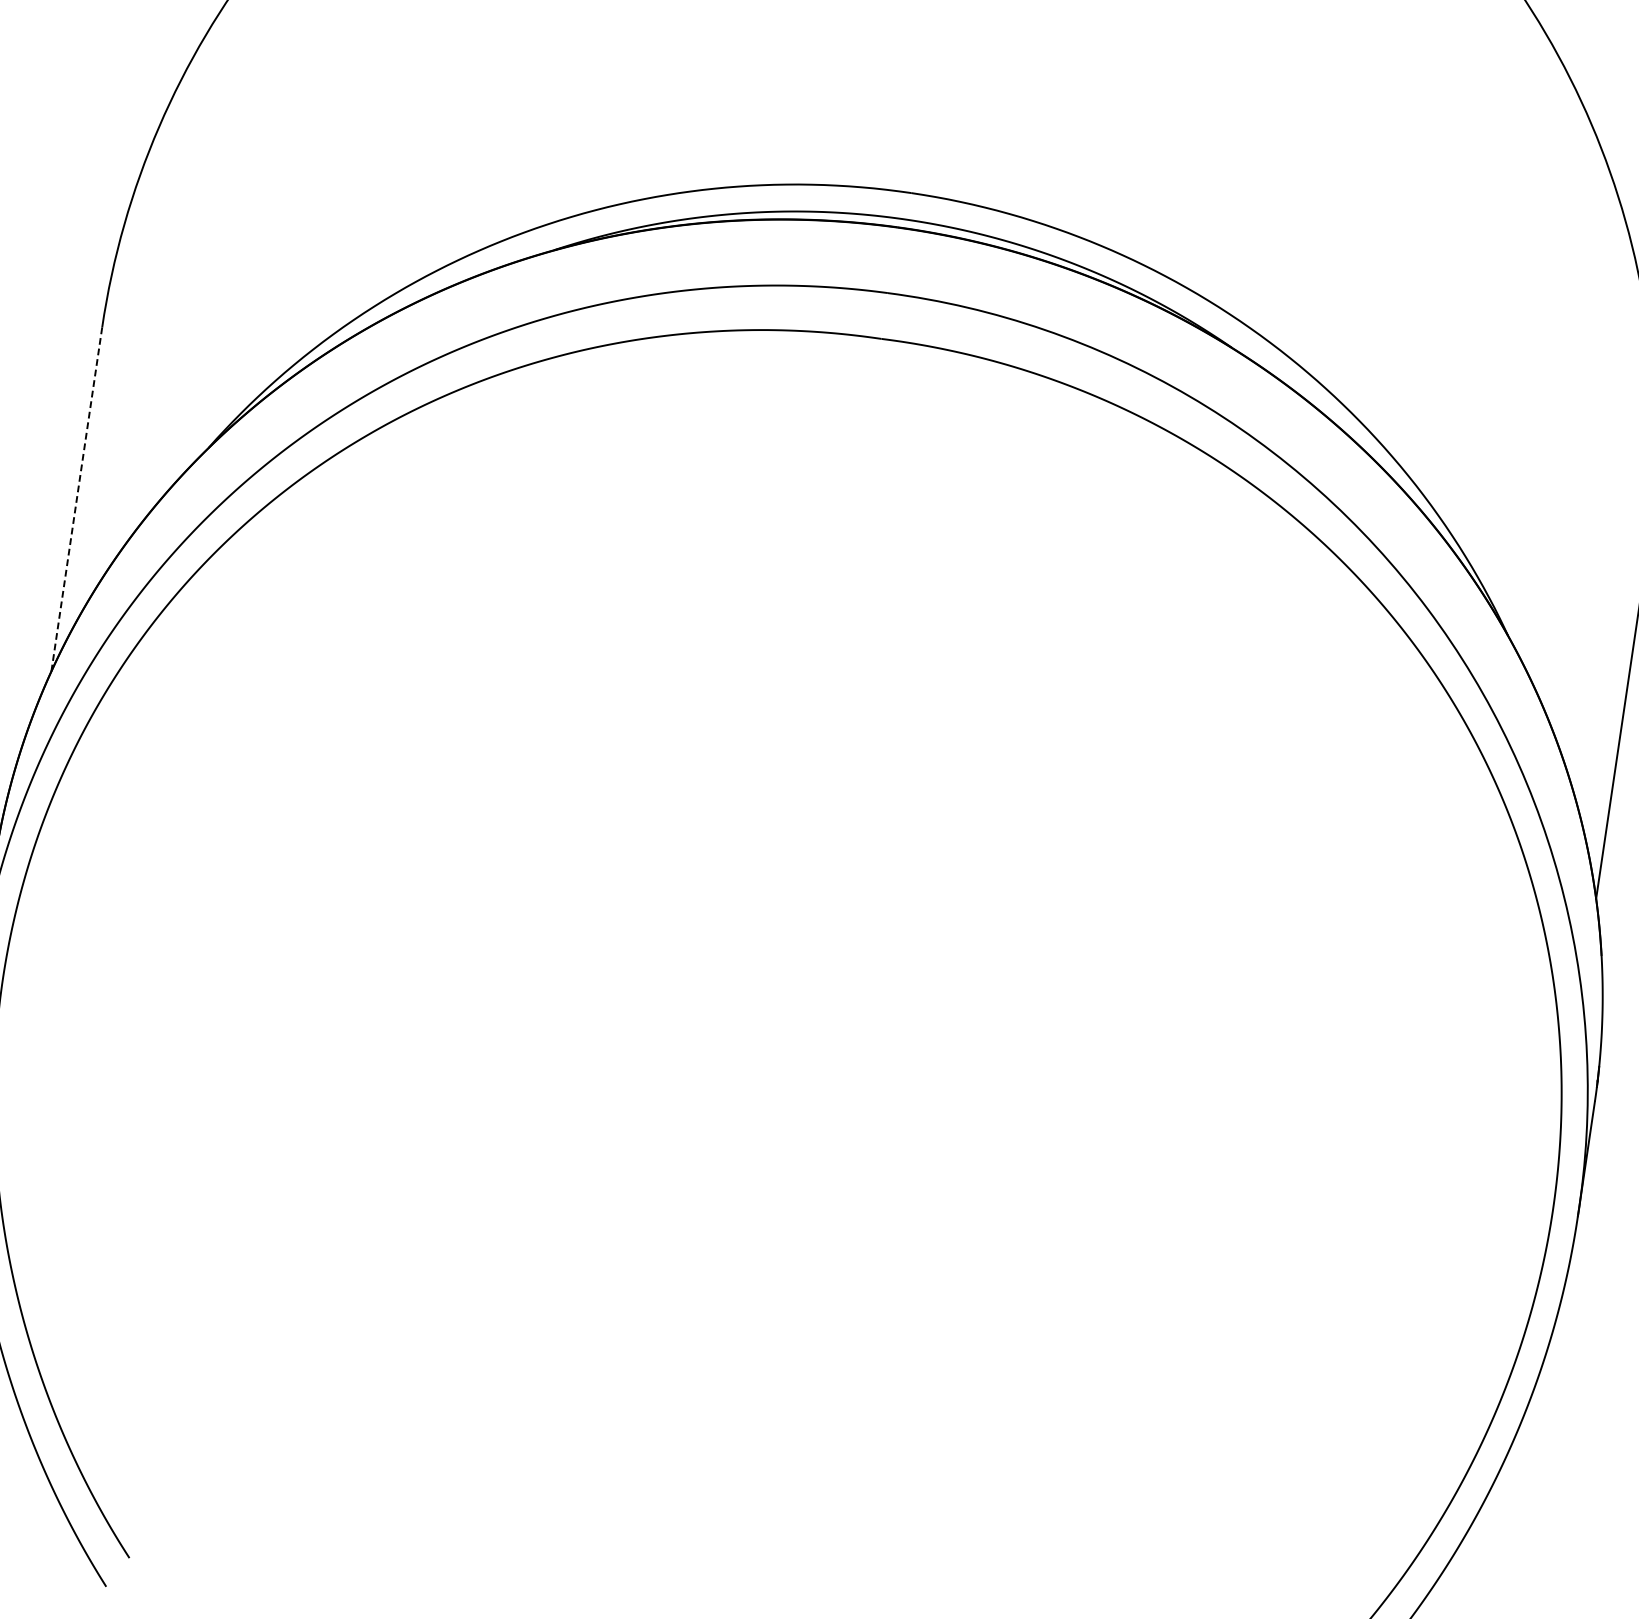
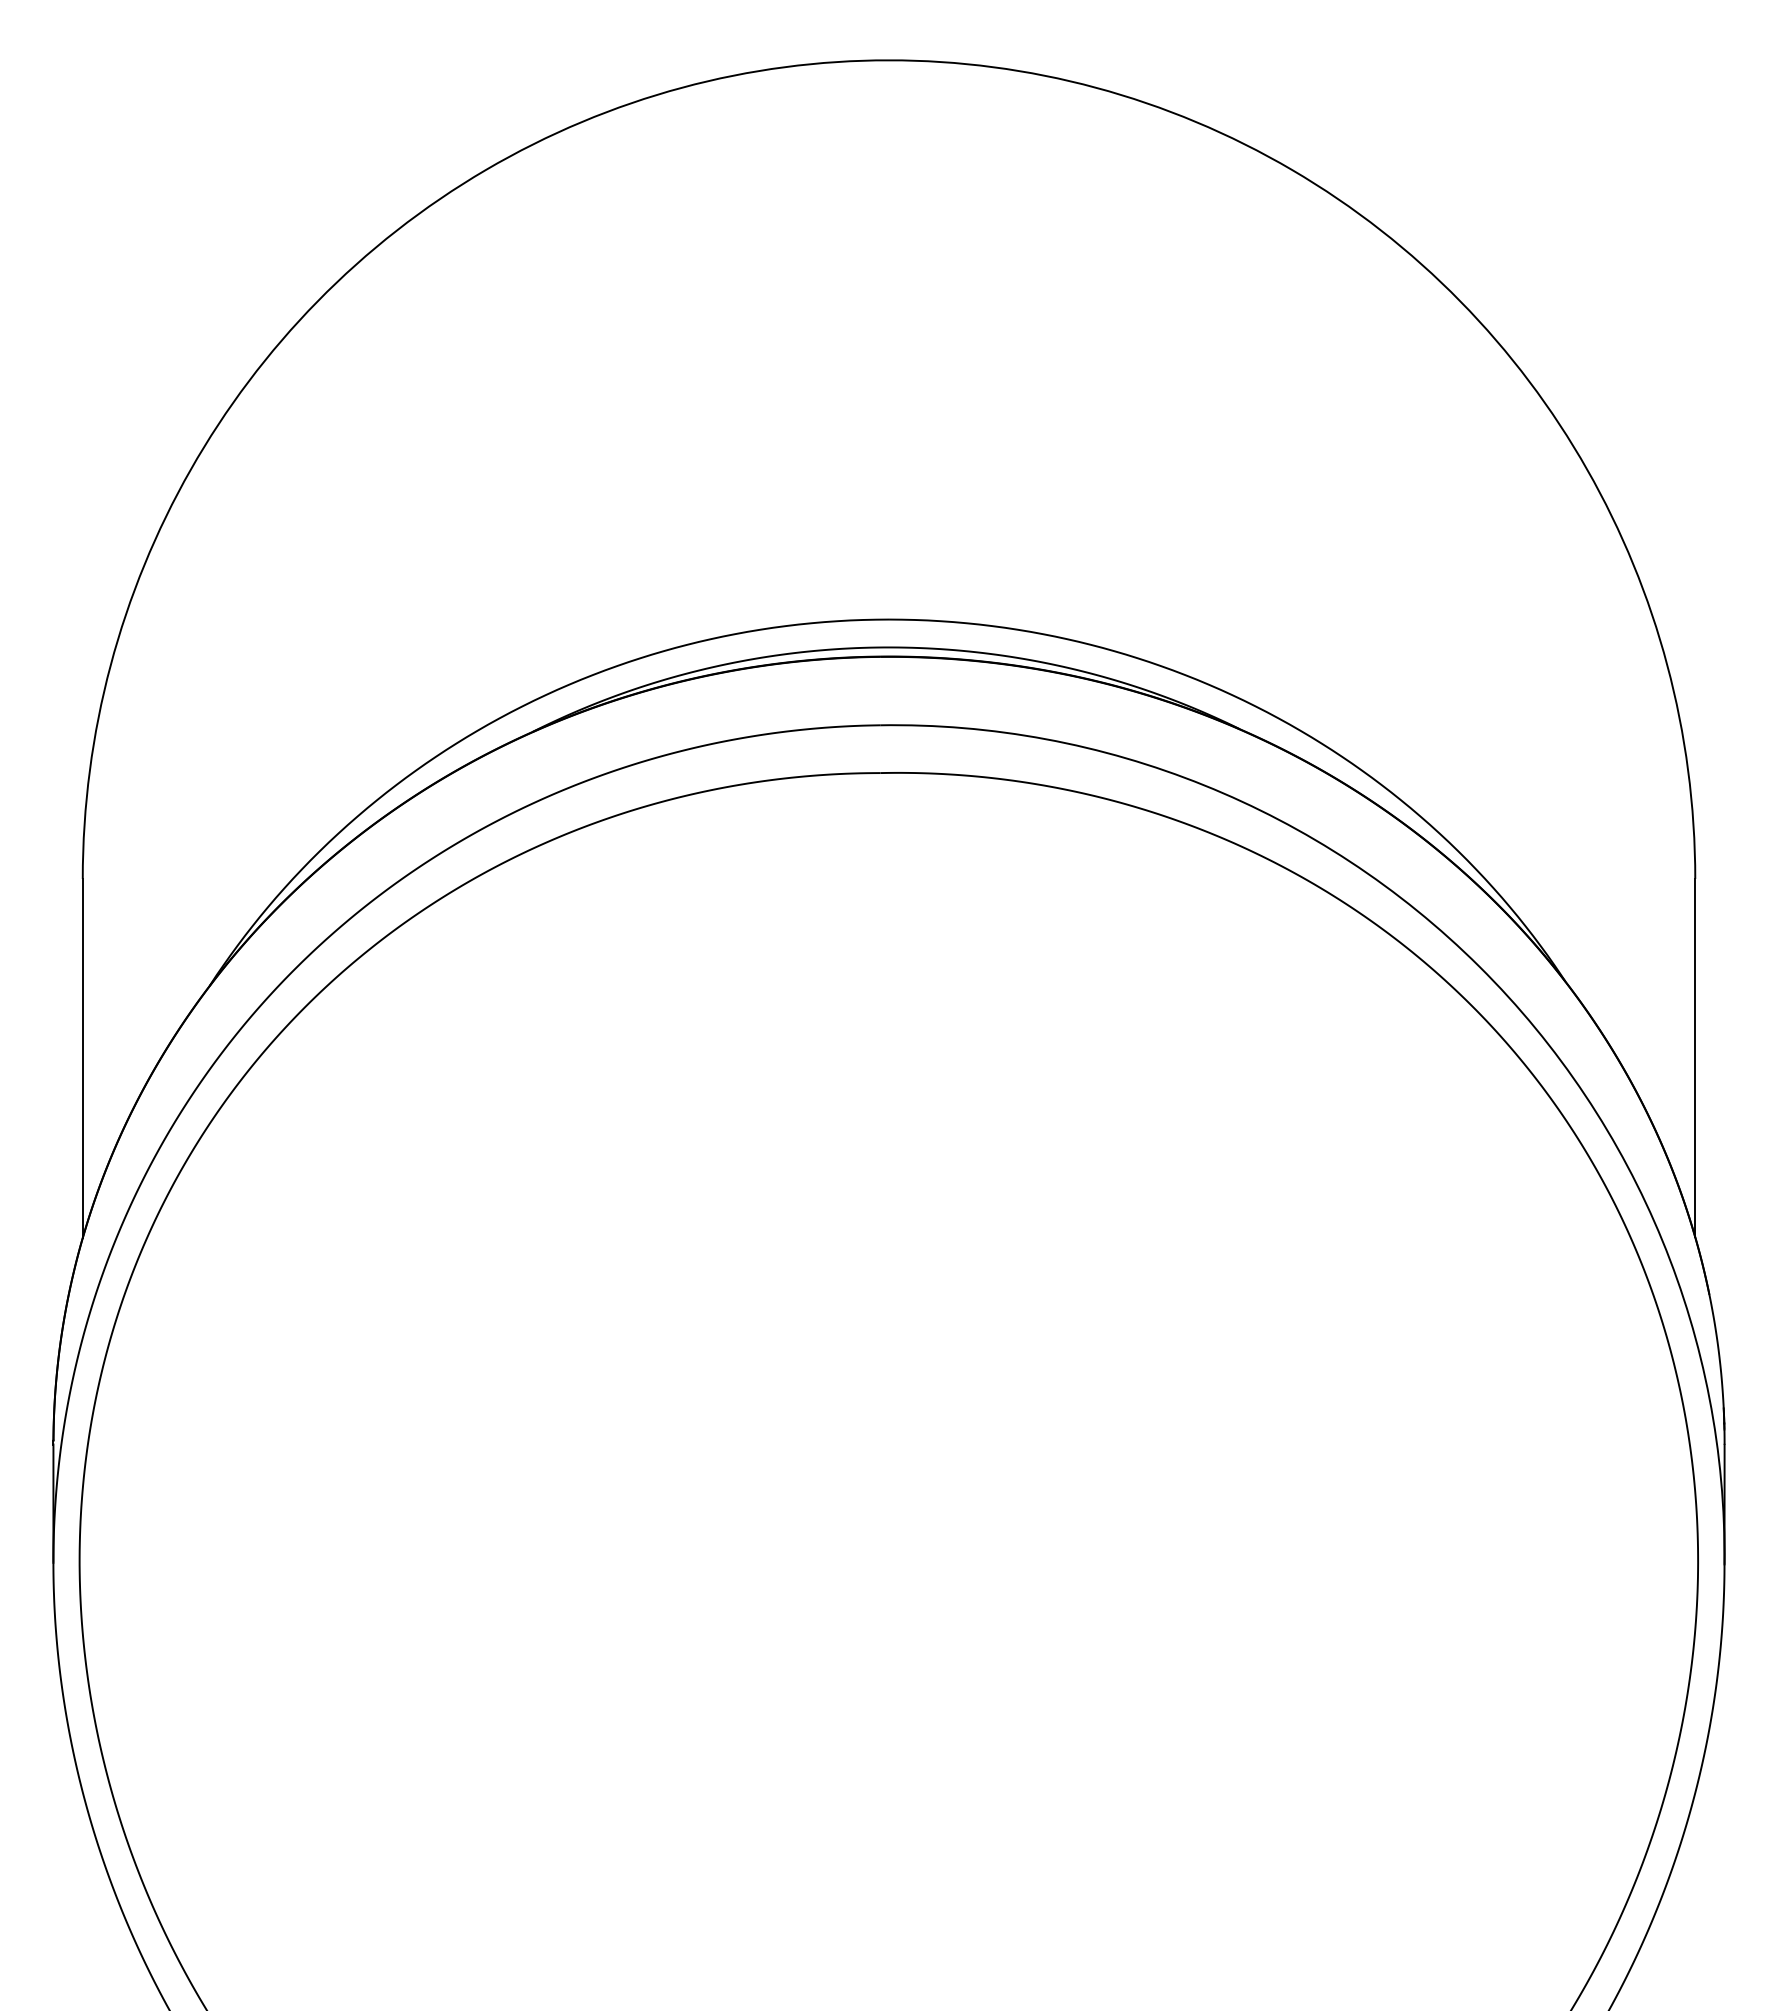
line: (76, 499) -> (82, 1058), dashed -> solid

